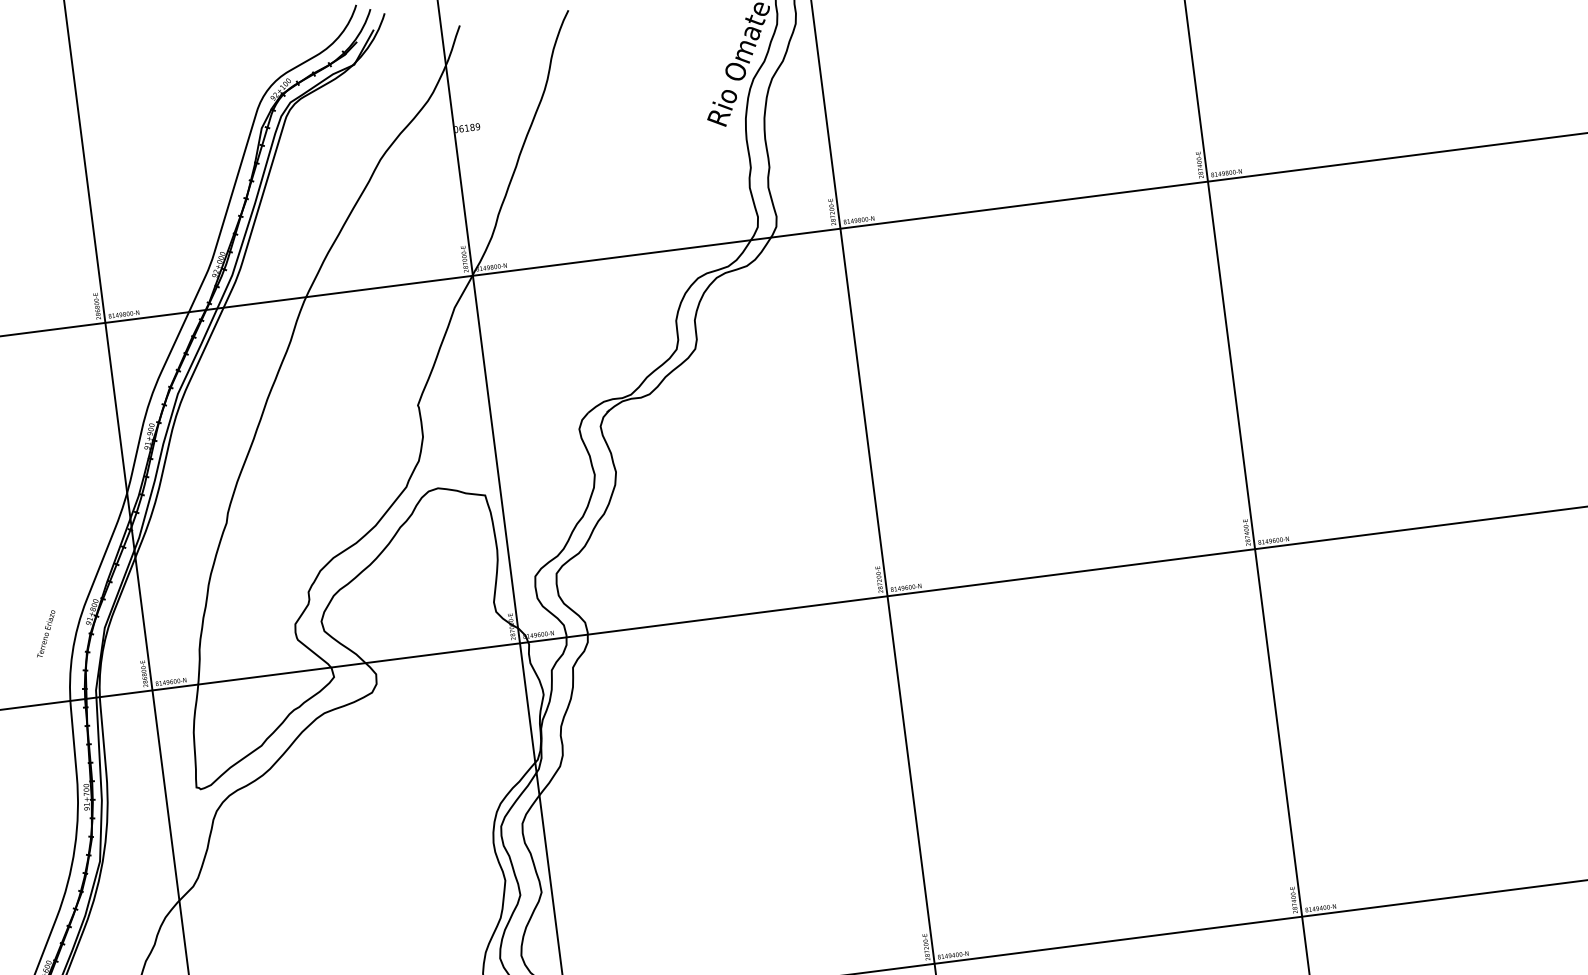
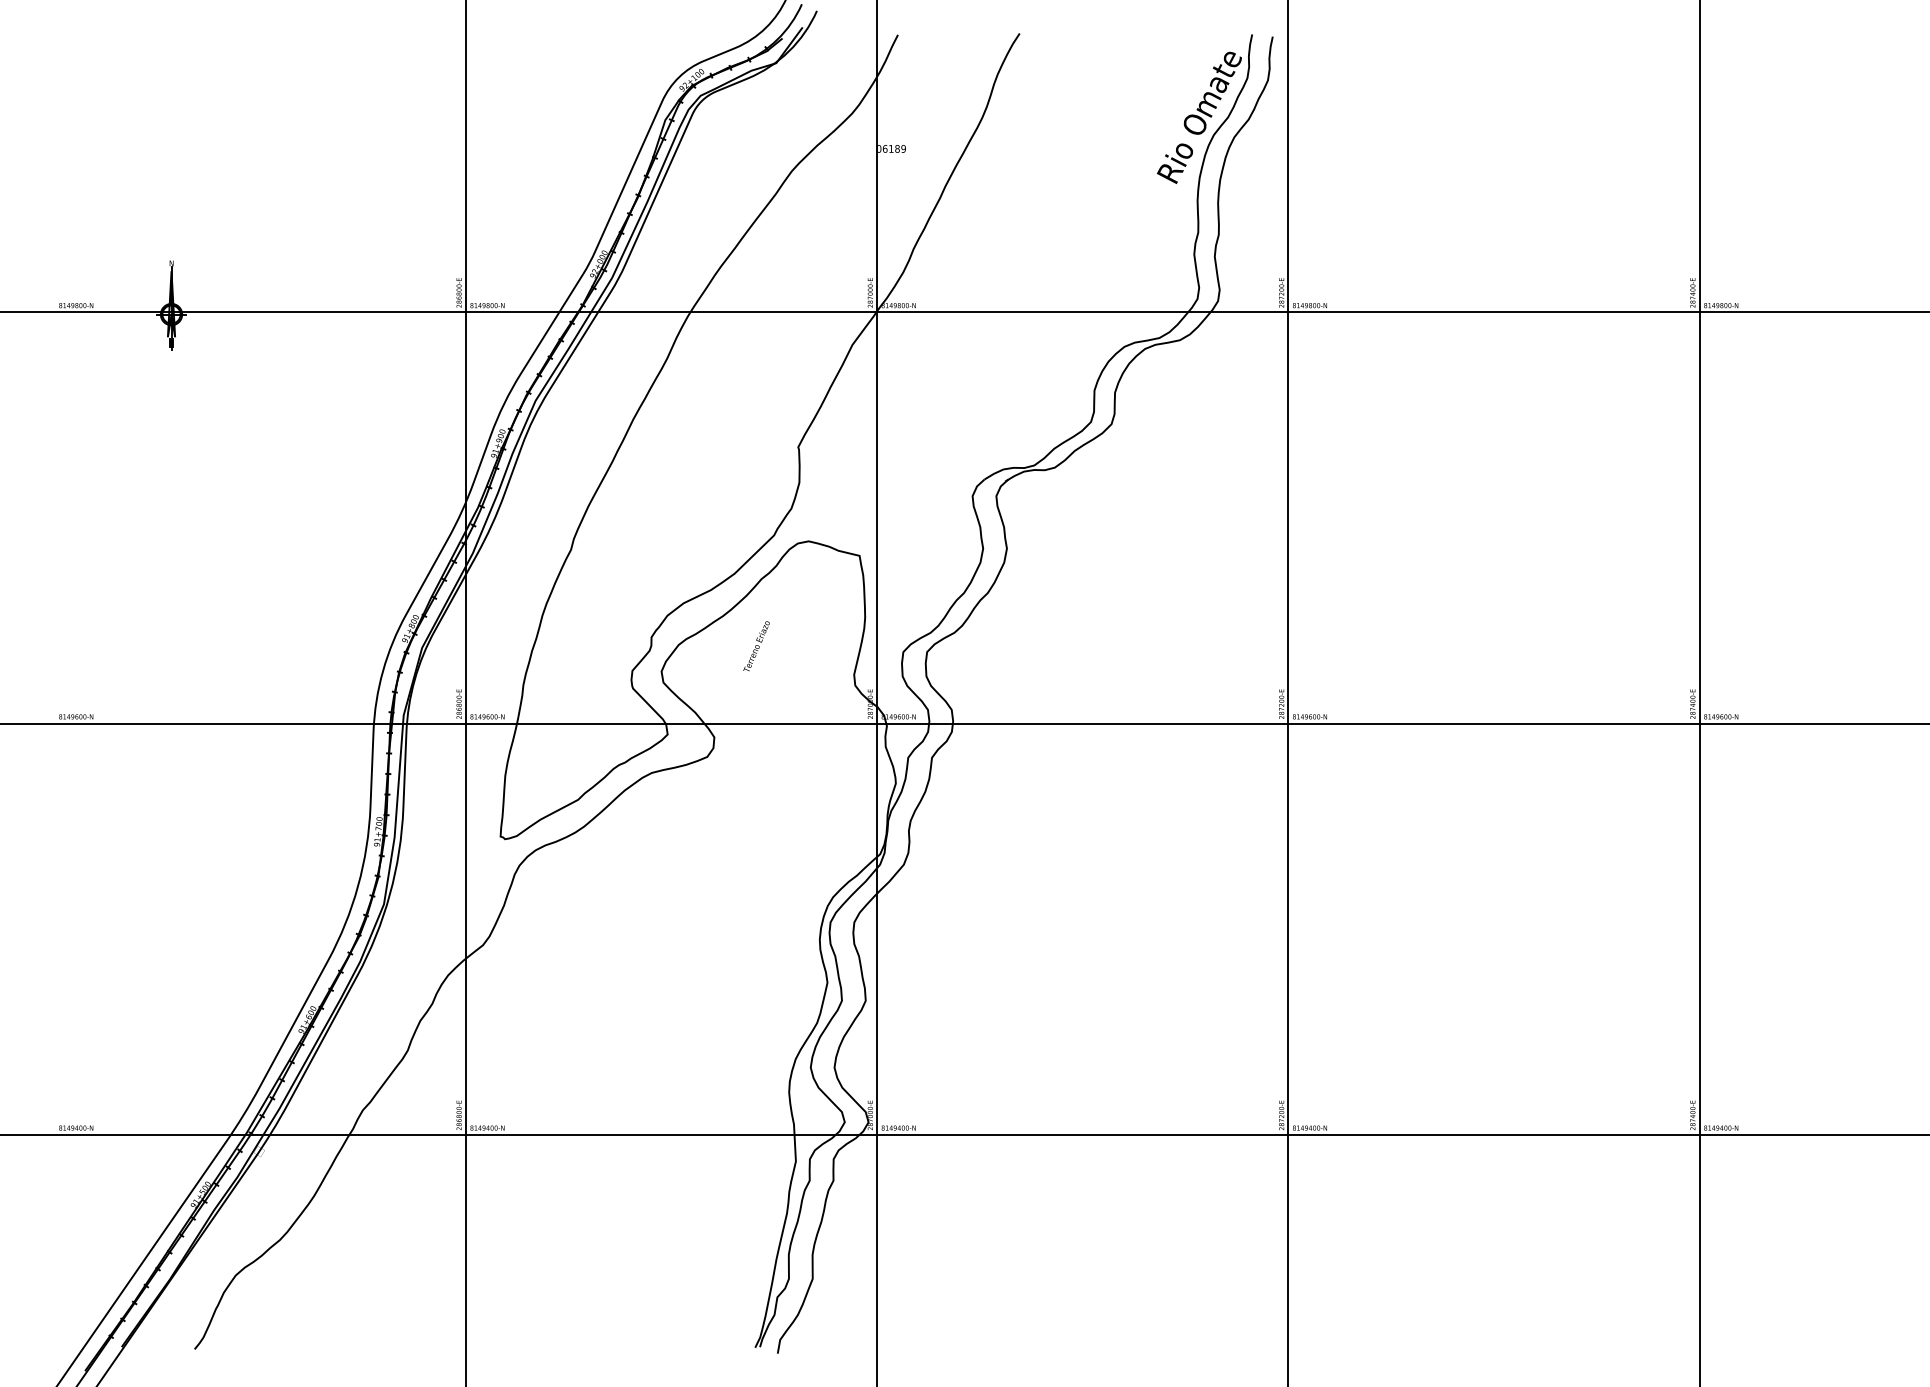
text: (45, 634) -> (756, 646), moved

